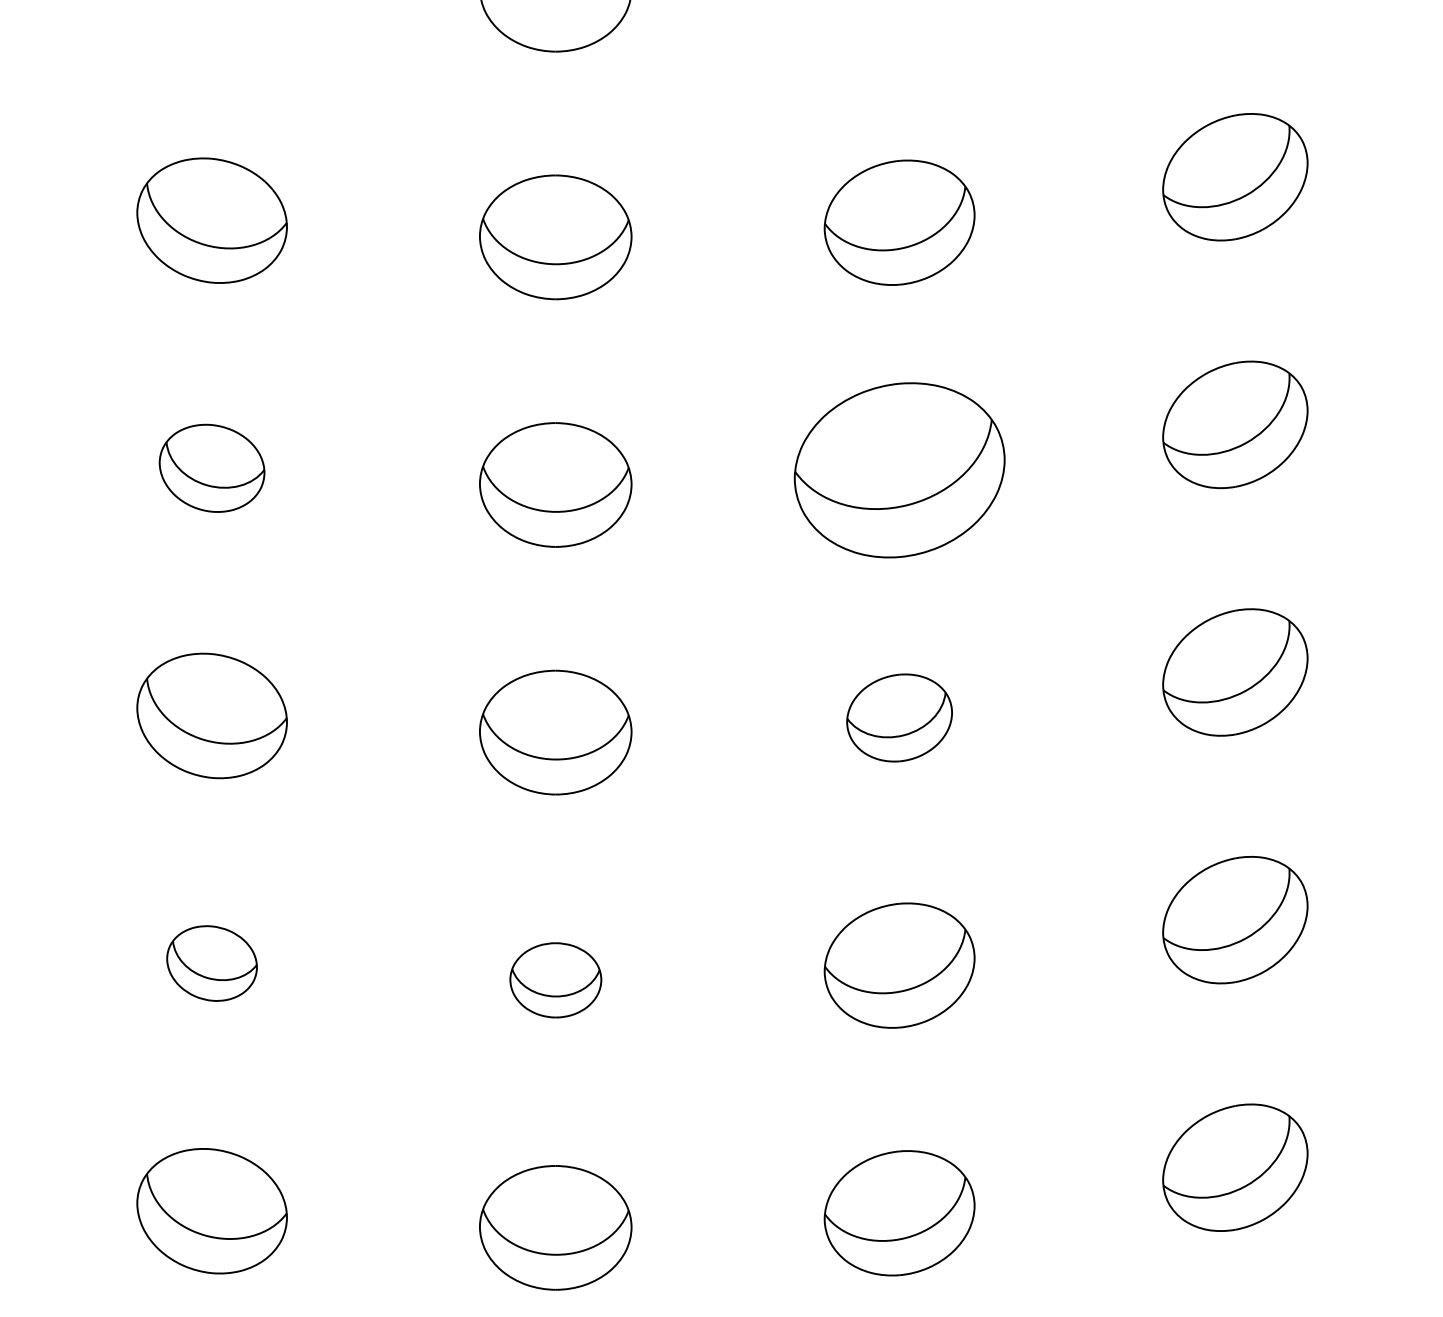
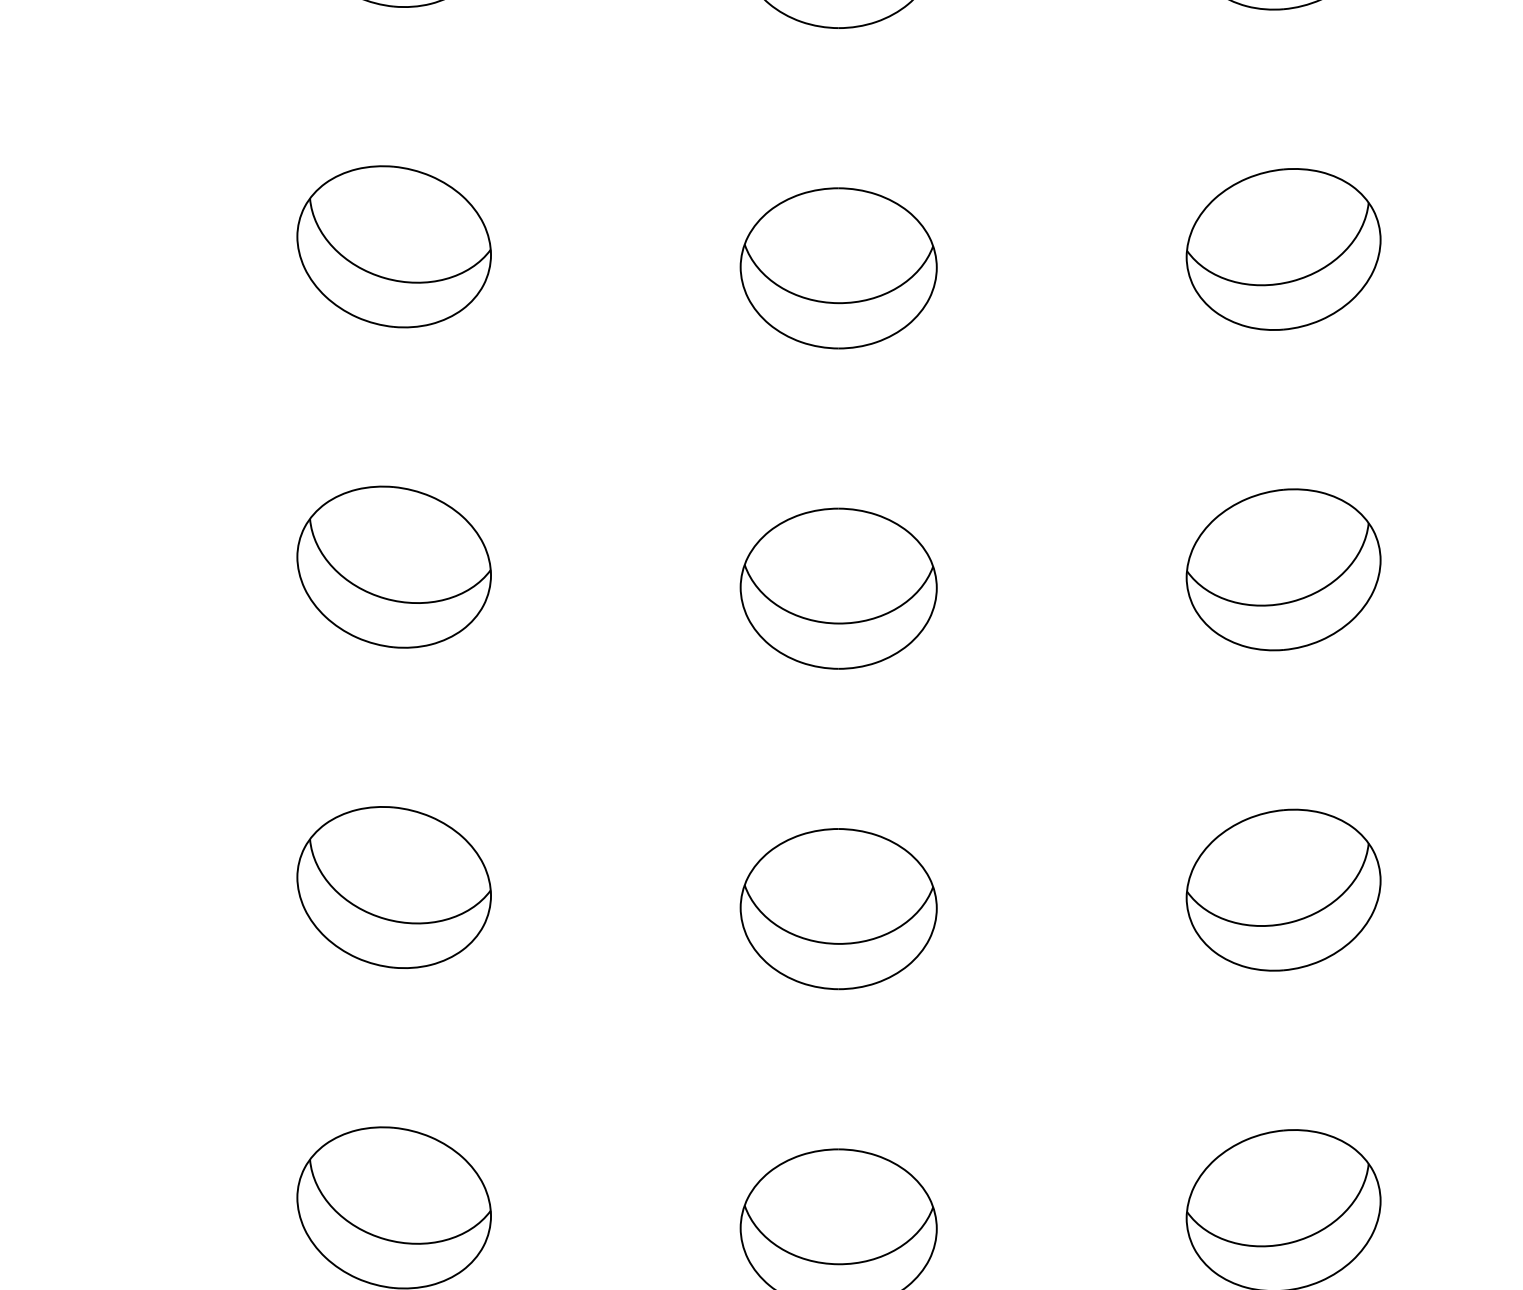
part: (211, 468) -> (393, 247), size x1.43
part: (899, 470) -> (1283, 249), size x0.71
part: (899, 717) -> (1283, 569), size x1.43
part: (211, 963) -> (393, 887), size x1.67
part: (555, 980) -> (838, 909), size x1.67

